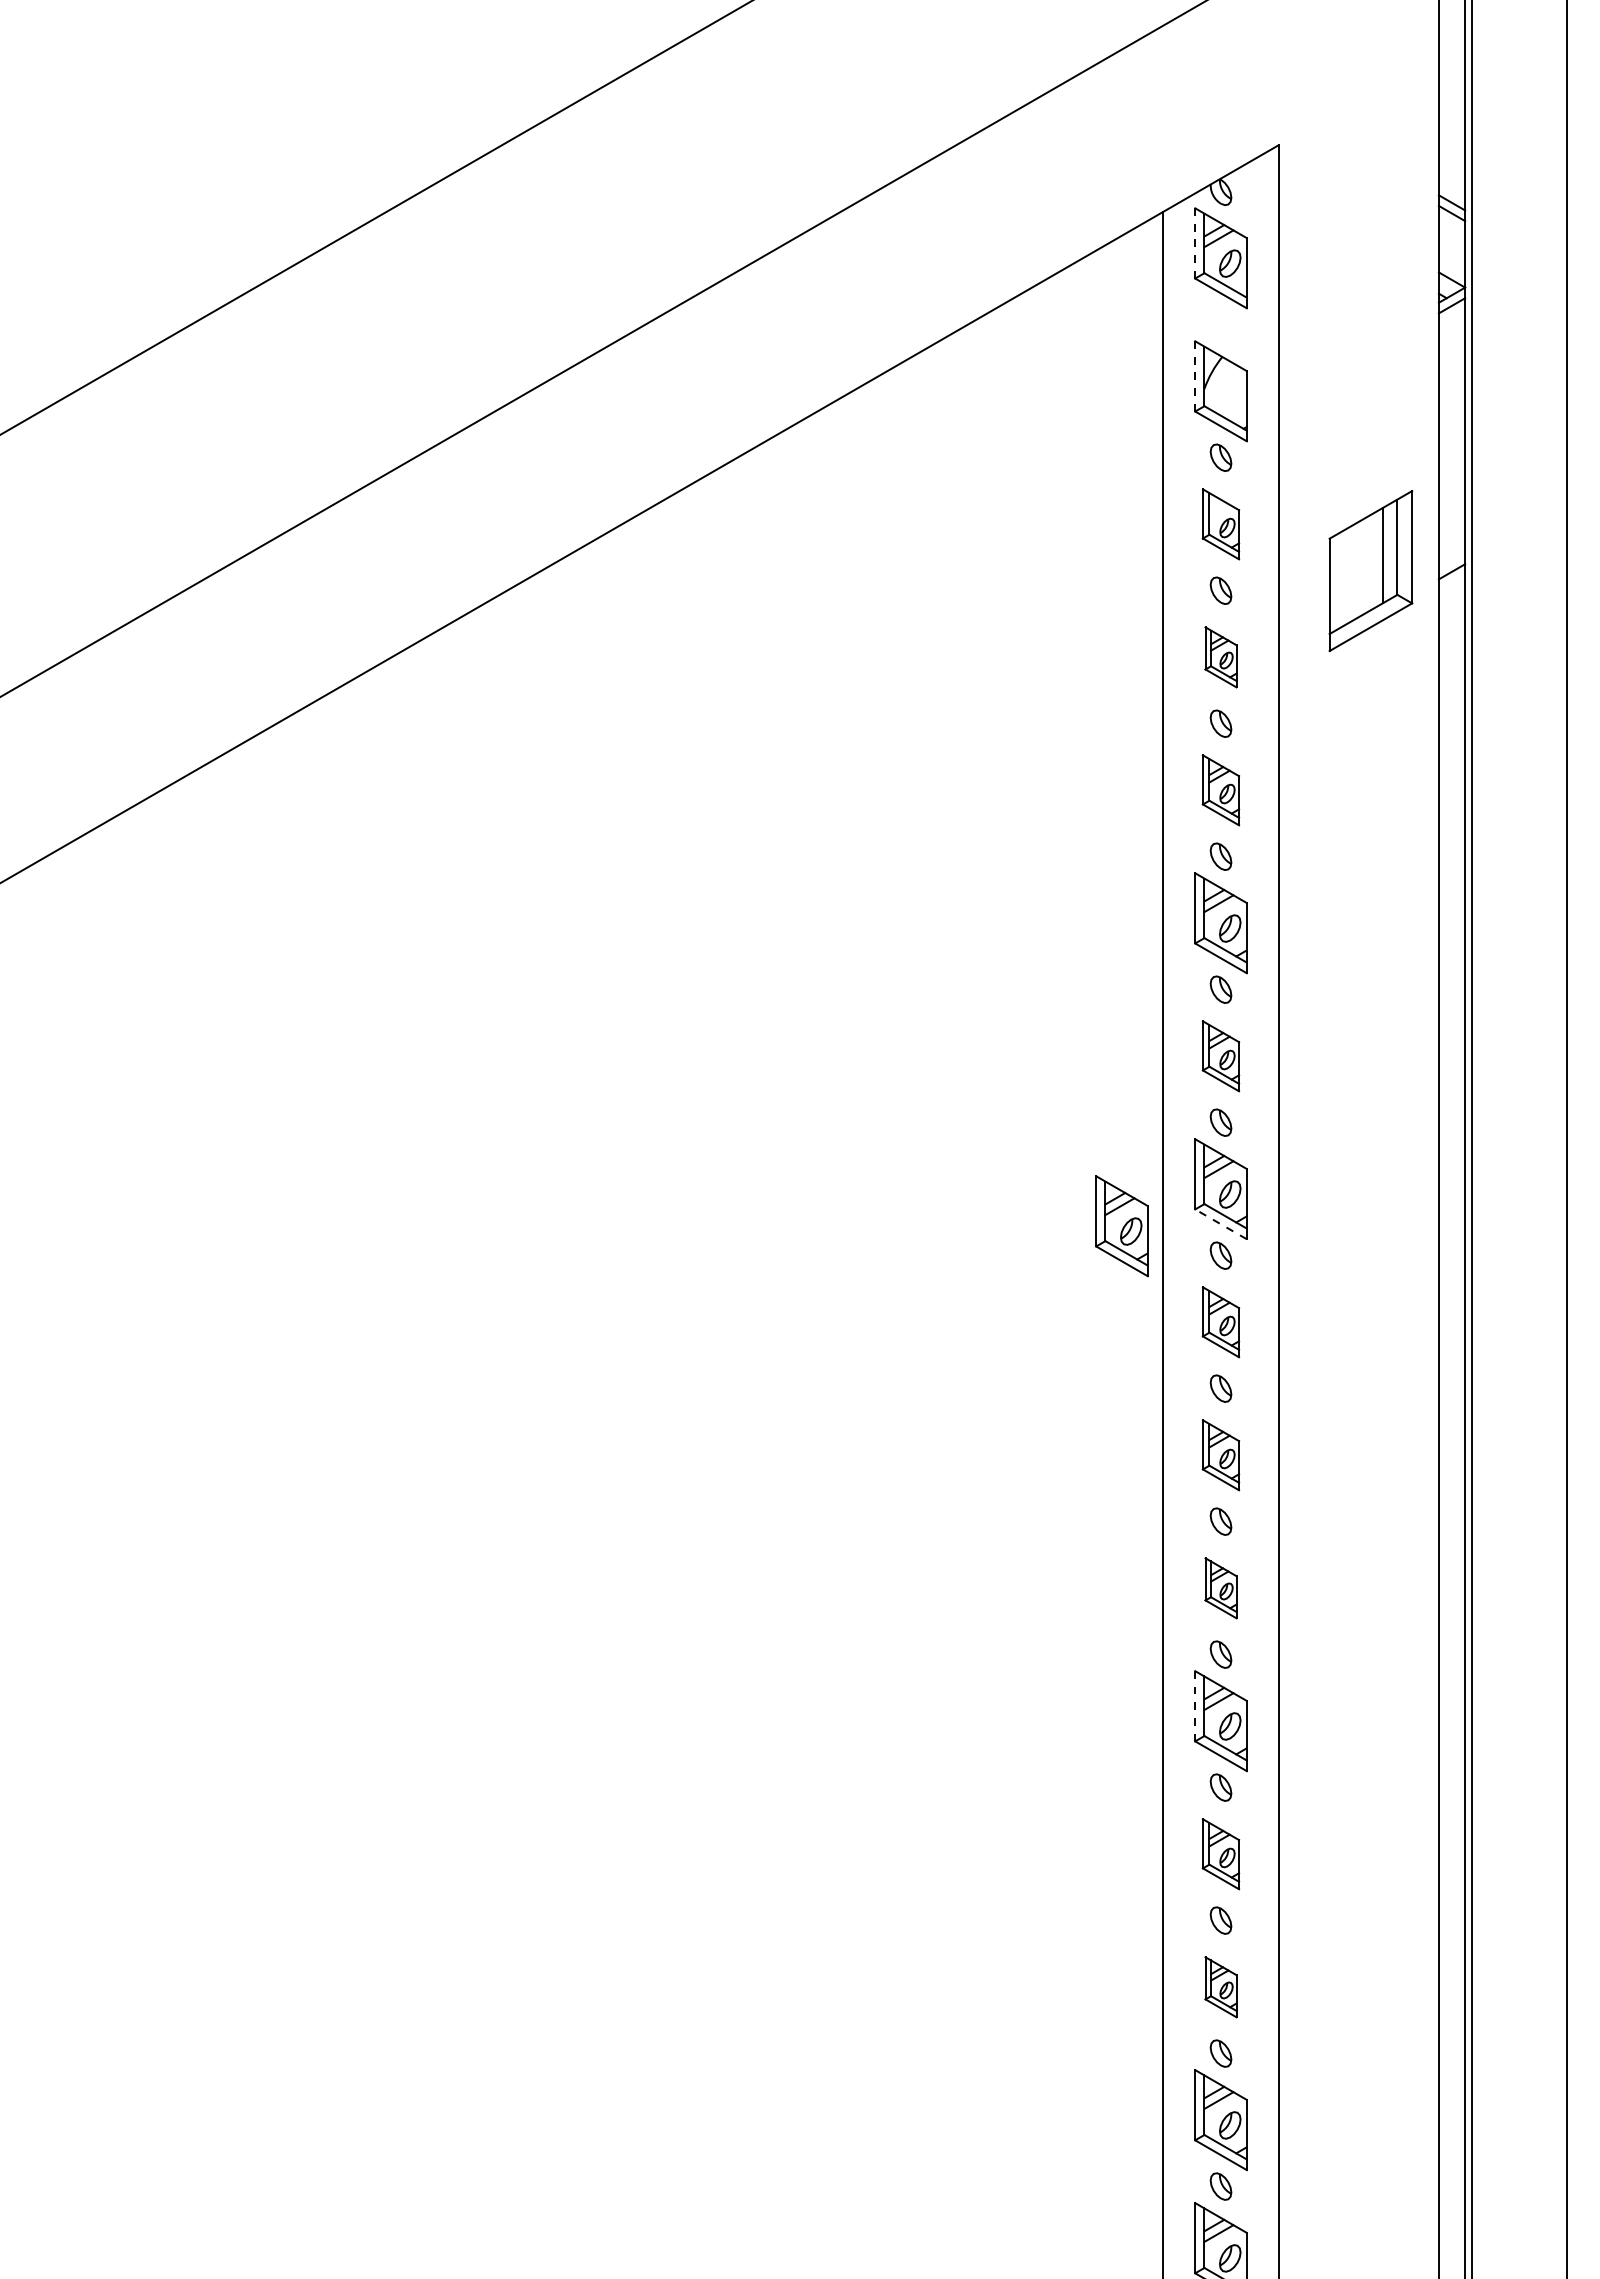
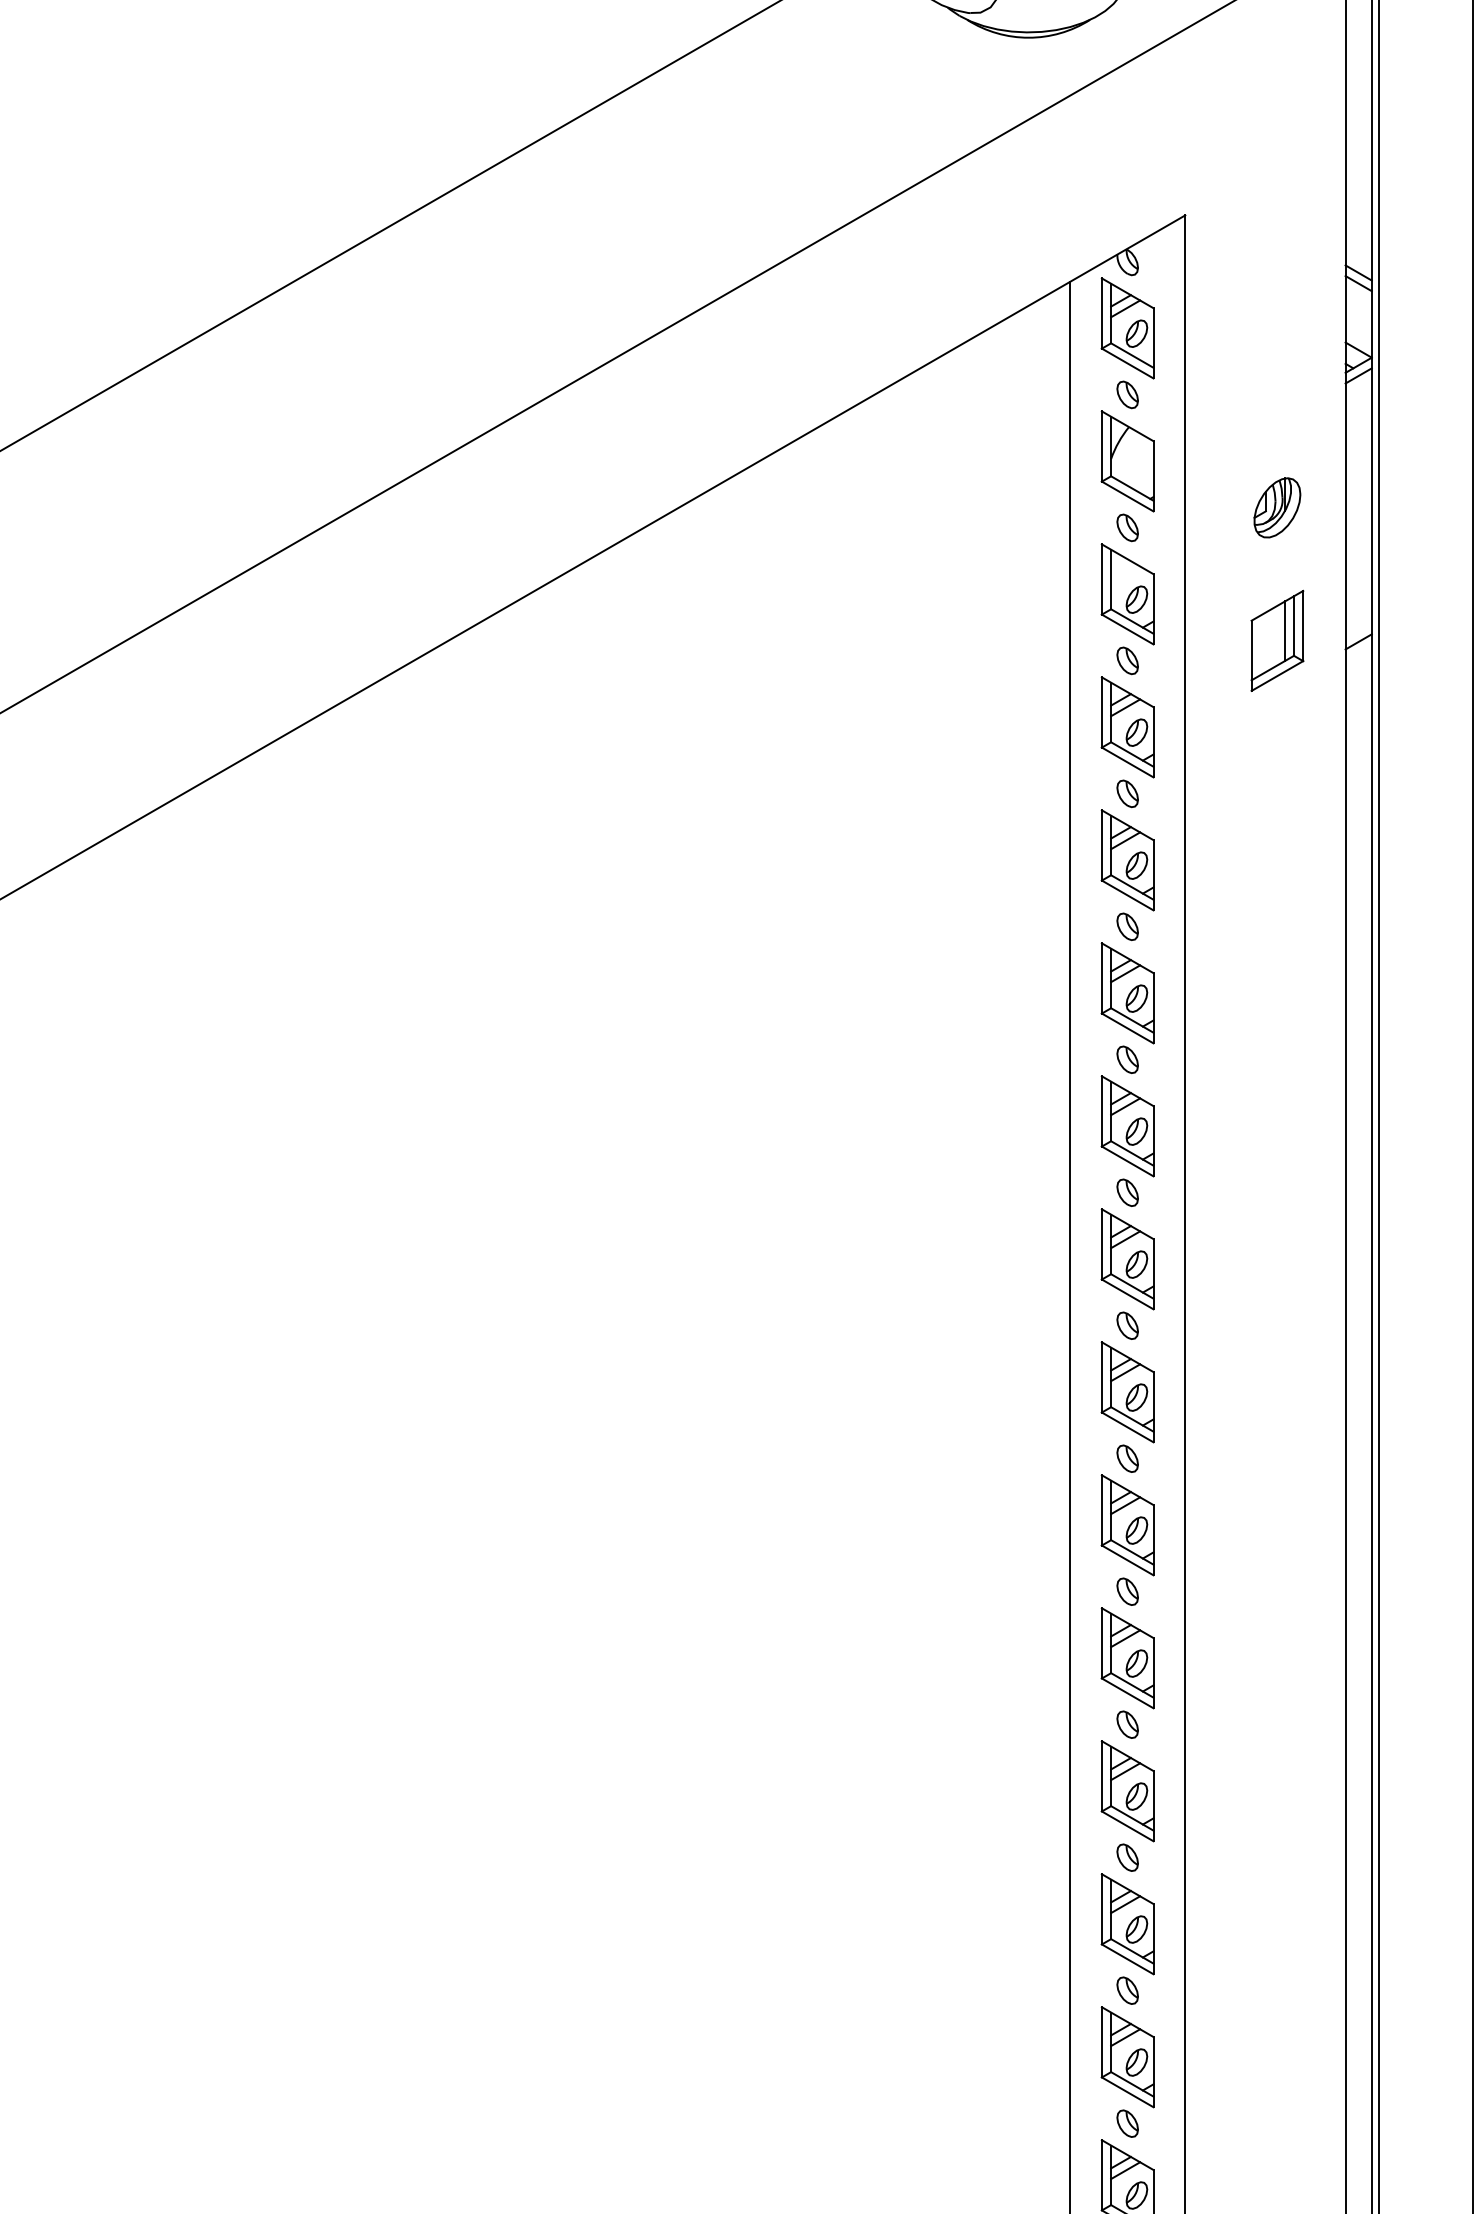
line: (1195, 242) -> (1102, 312), dashed -> solid
part: (1220, 324) -> (1127, 394), added
line: (1195, 375) -> (1102, 445), dashed -> solid
part: (1370, 437) -> (1277, 507), added
part: (1220, 524) -> (1127, 594), size x1.43
part: (1370, 570) -> (1277, 640), size x0.62
part: (1220, 657) -> (1127, 727), size x1.67
part: (1220, 790) -> (1127, 860), size x1.43
part: (1220, 1056) -> (1127, 1126), size x1.43
line: (1221, 1224) -> (1128, 1294), dashed -> solid
part: (1121, 1226) -> (1028, 1296), removed
part: (1220, 1322) -> (1127, 1392), size x1.43
part: (1220, 1455) -> (1127, 1525), size x1.43
part: (1220, 1588) -> (1127, 1658), size x1.67
line: (1195, 1705) -> (1102, 1775), dashed -> solid
part: (1220, 1854) -> (1127, 1924), size x1.43
part: (1220, 1987) -> (1127, 2057), size x1.67

